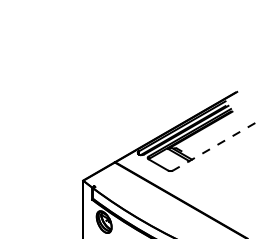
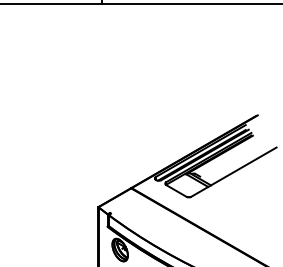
line: (213, 147) -> (233, 172), dashed -> solid

